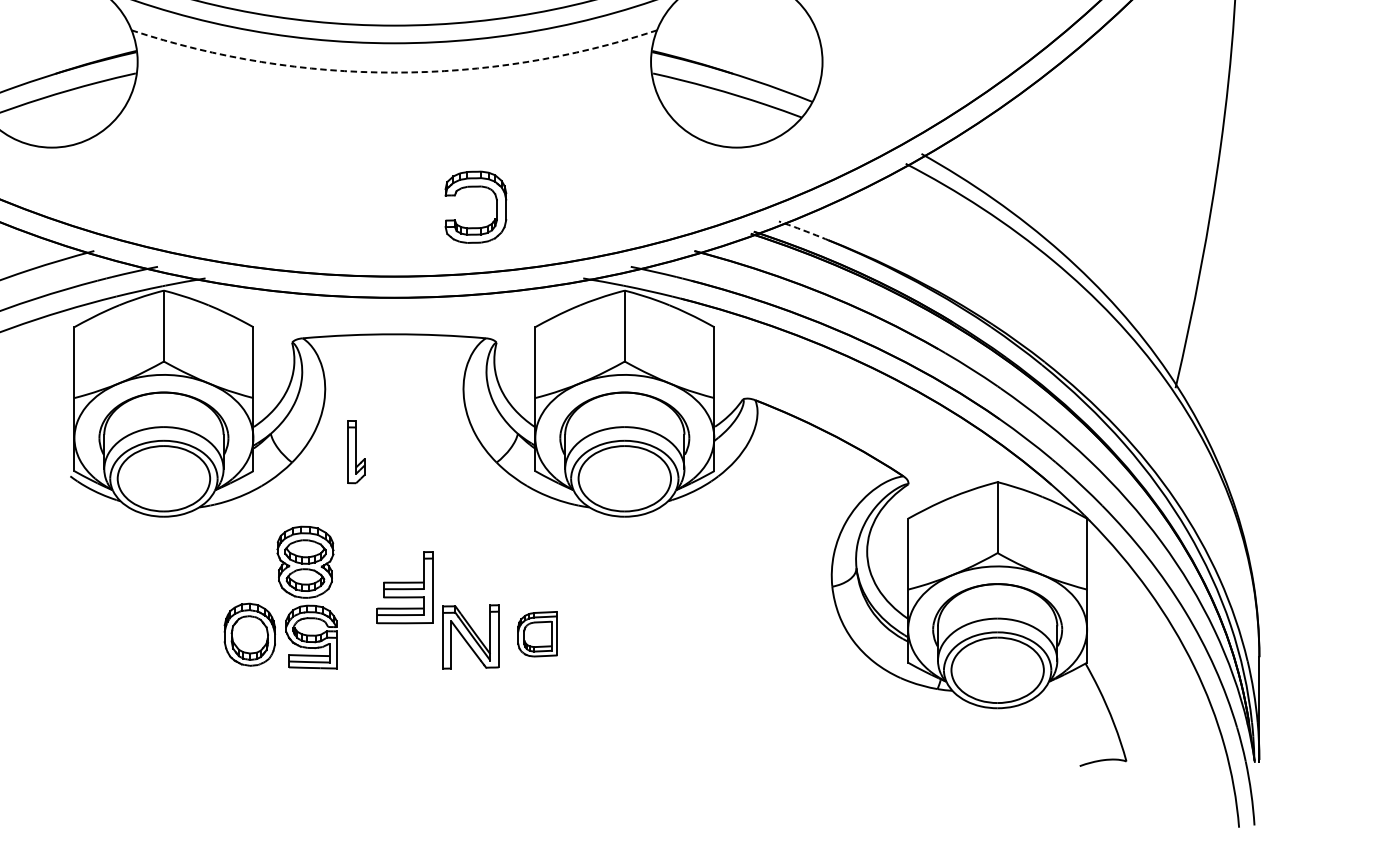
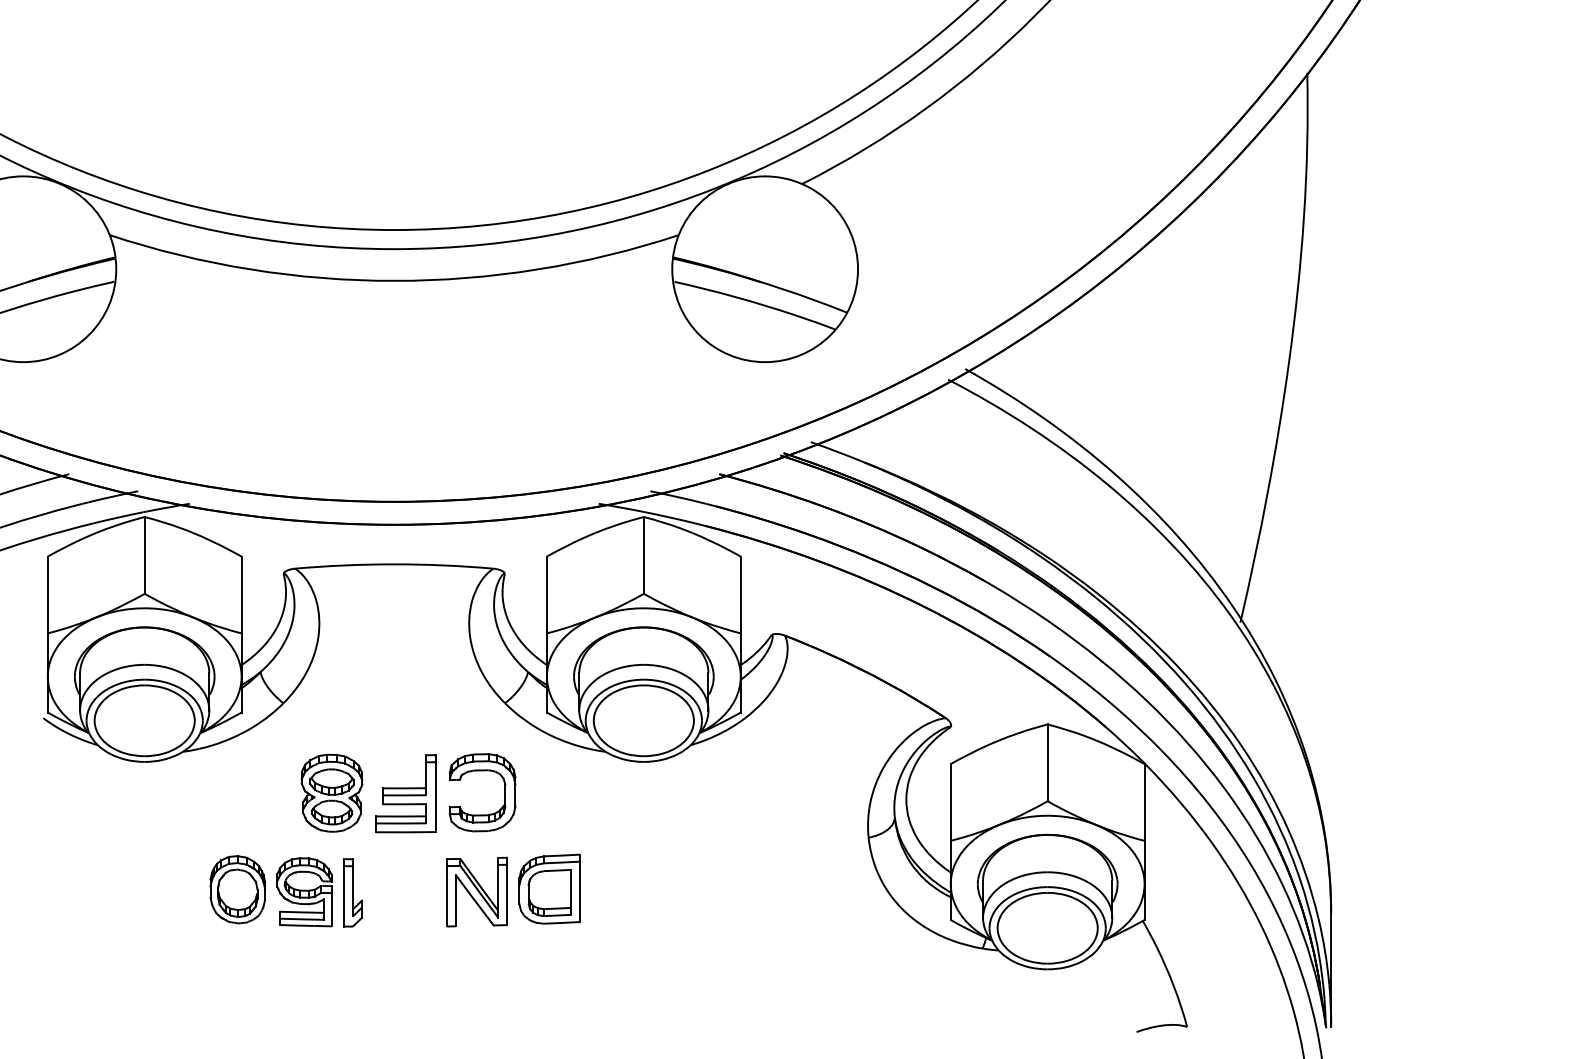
arc: (394, 72) -> (394, 280), dashed -> solid
part: (475, 187) -> (482, 771), moved
arc: (803, 230) -> (837, 451), dashed -> solid
part: (356, 451) -> (353, 892), moved
part: (305, 561) -> (331, 792), moved
part: (404, 587) -> (405, 793), moved
part: (537, 633) -> (549, 888), size x1.43

